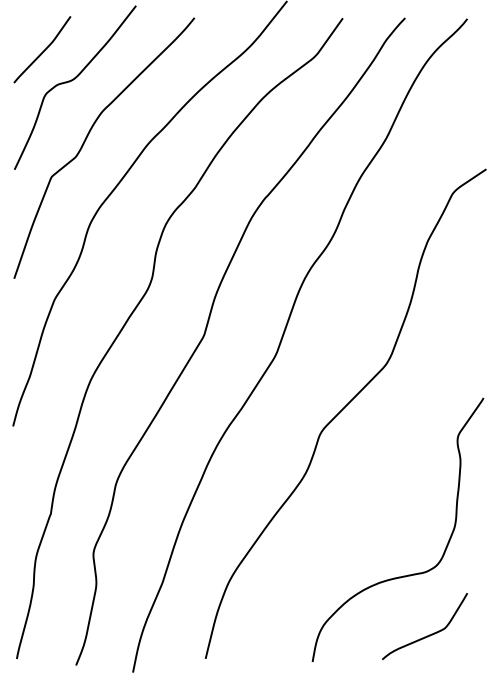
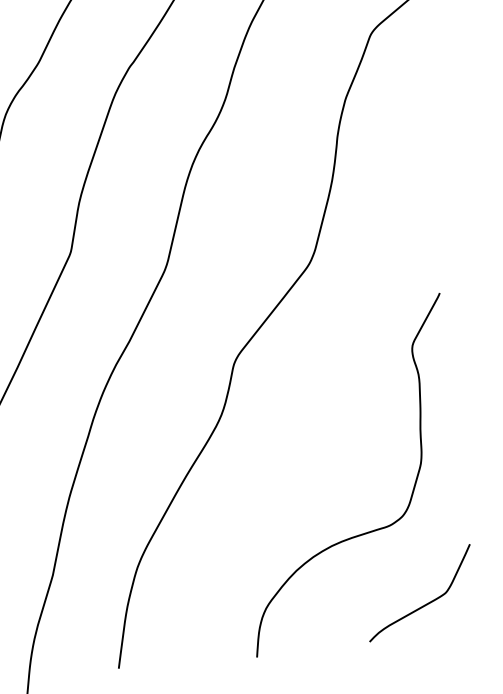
curve: (426, 635) -> (423, 604), moved

